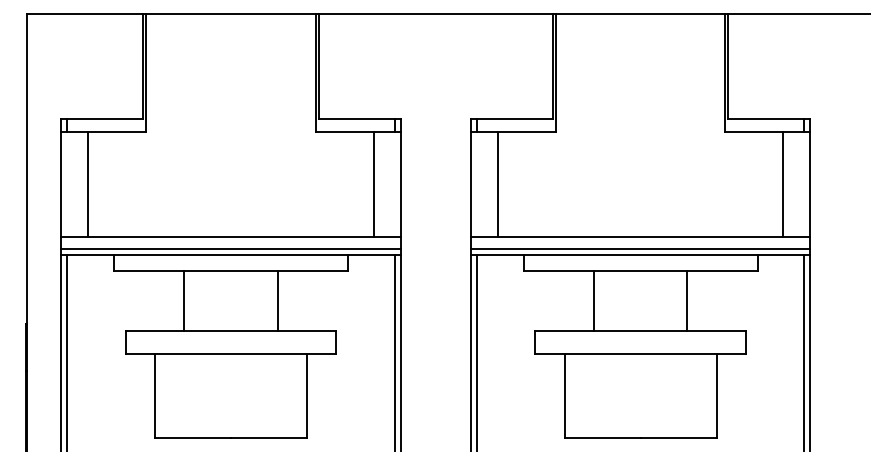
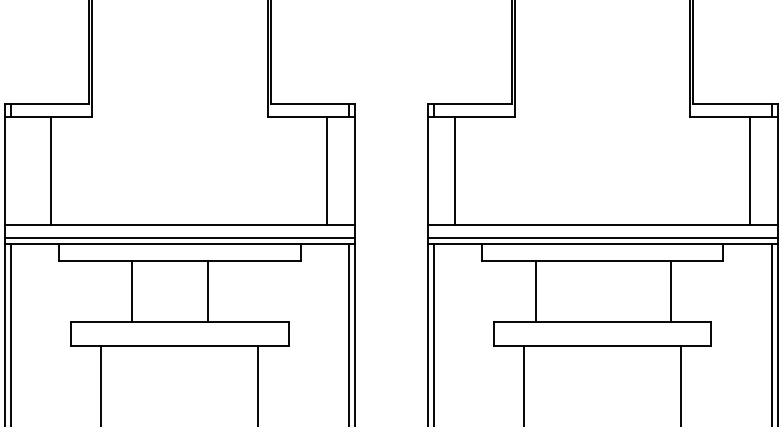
line: (88, 184) -> (51, 171), moved
line: (277, 300) -> (207, 290), moved
line: (593, 300) -> (535, 290), moved
line: (687, 300) -> (670, 290), moved

